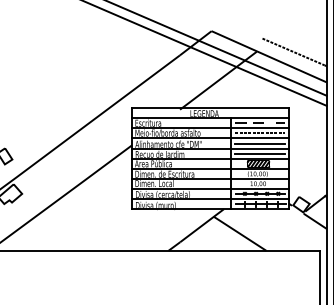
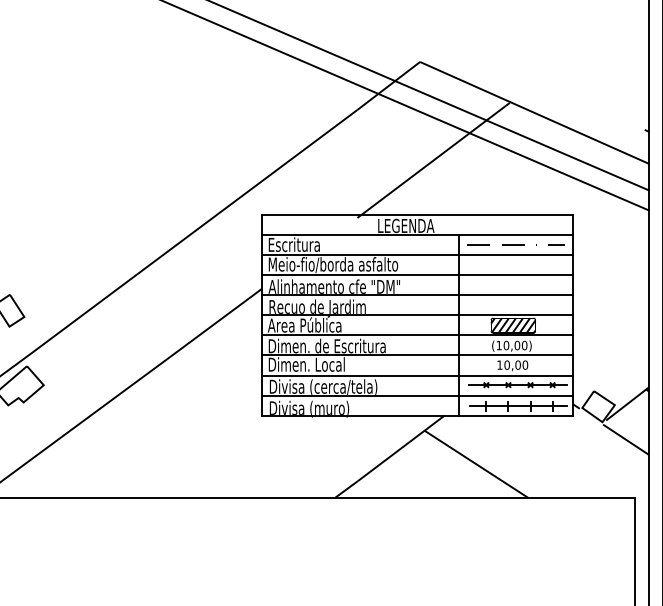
line: (293, 51) -> (582, 102), removed
line: (259, 133) -> (515, 265), removed
line: (259, 143) -> (515, 285), removed
line: (259, 153) -> (515, 304), removed

